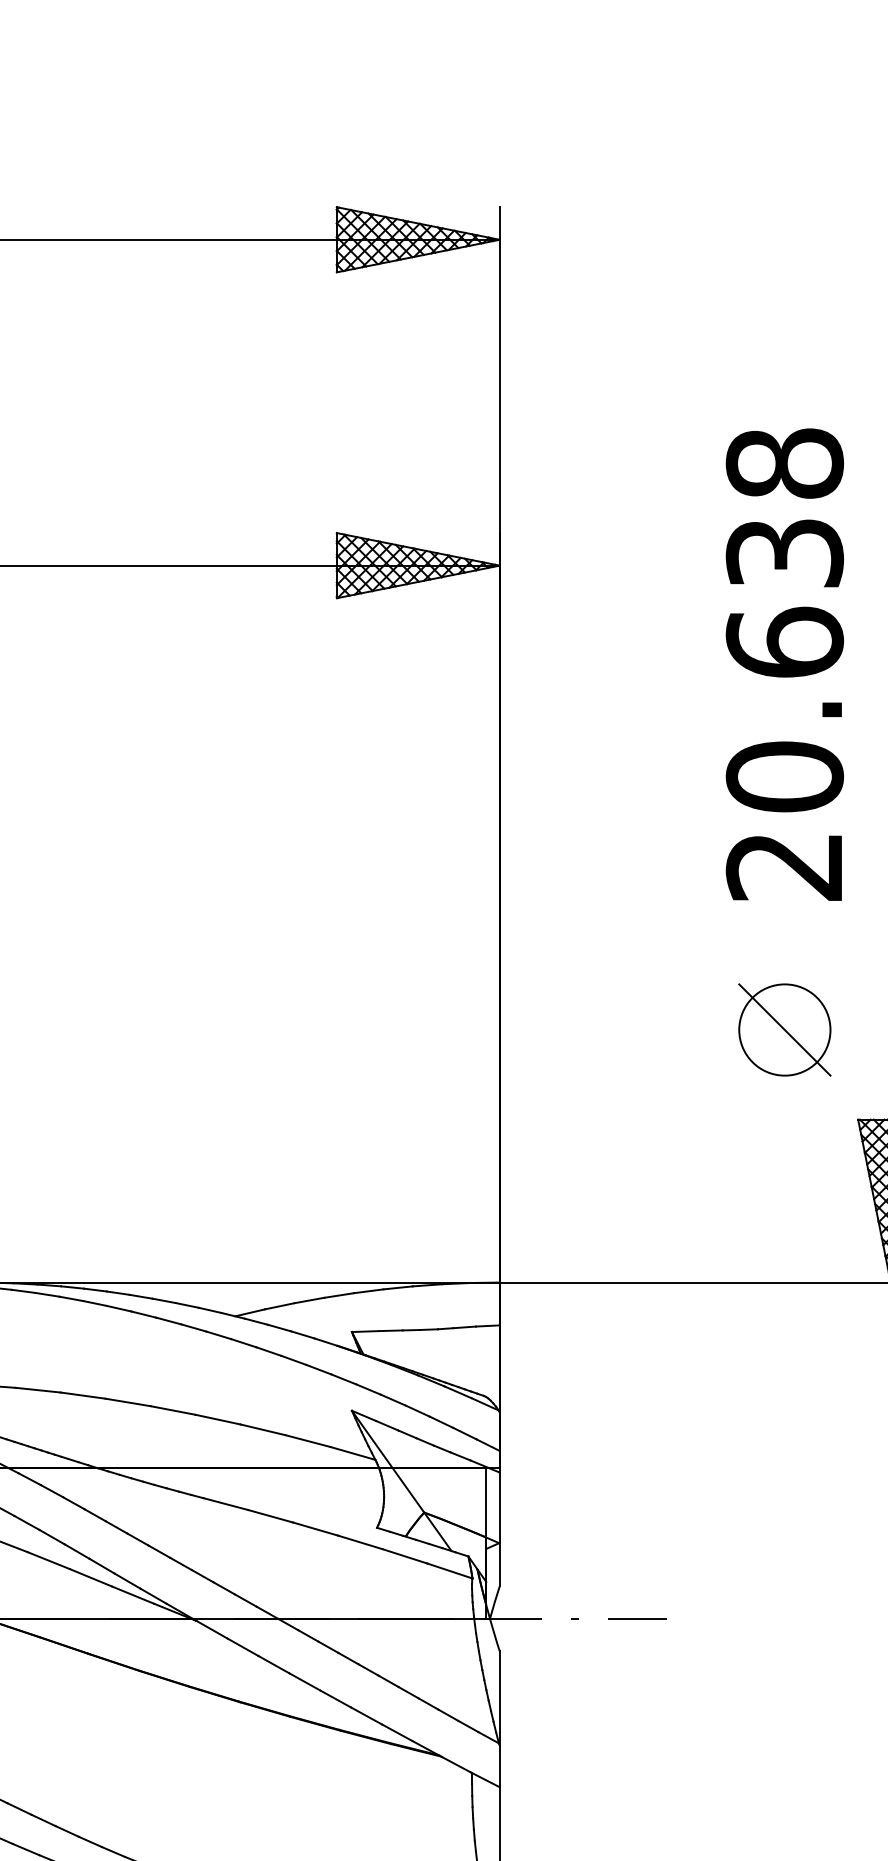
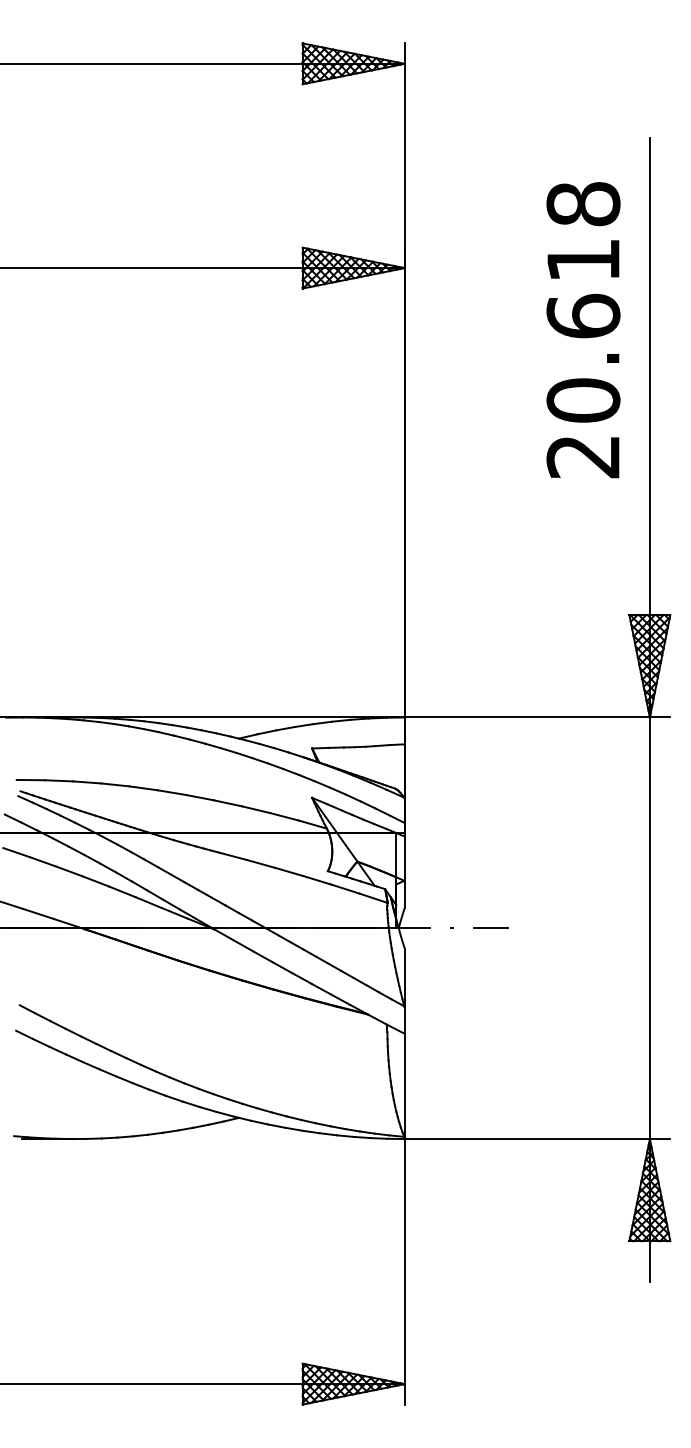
text: (784, 553) -> (583, 260), 20.638 -> 20.618
part: (784, 1028) -> (583, 558), removed

